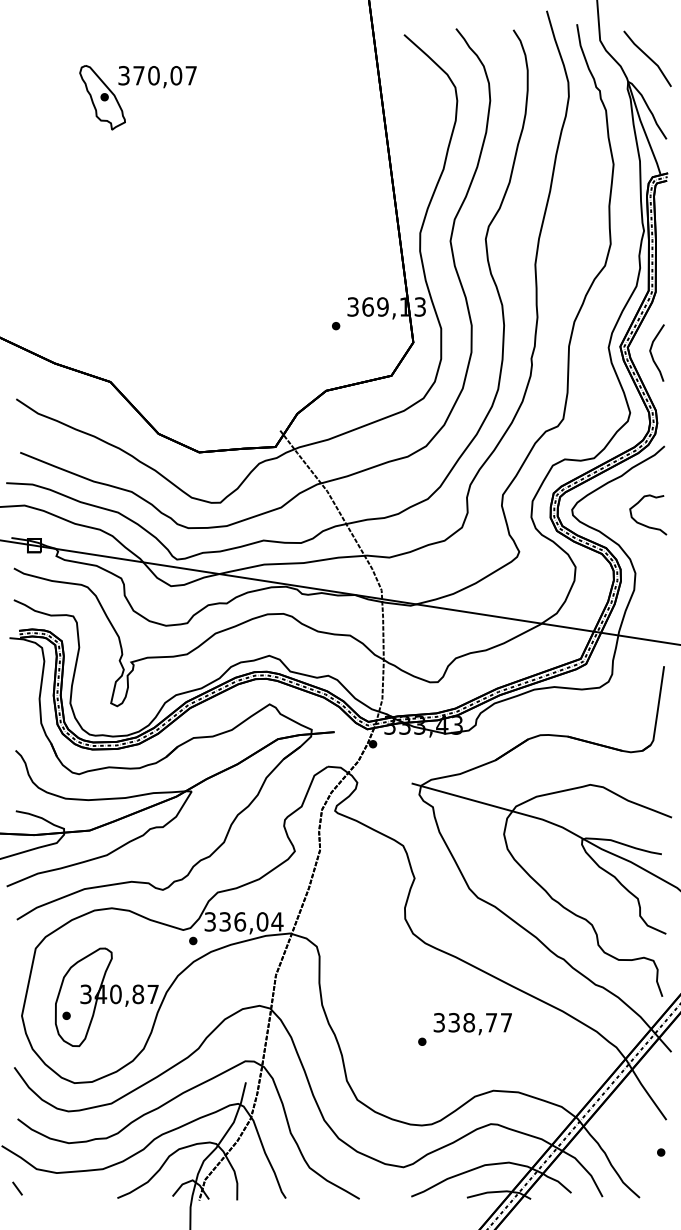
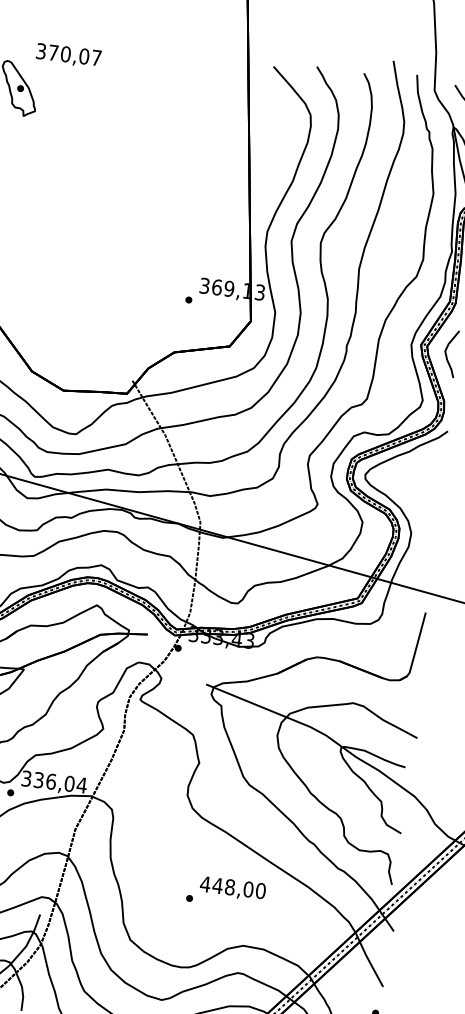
text: (157, 77) -> (68, 56), moved
curve: (644, 524) -> (423, 493), removed
text: (472, 1022) -> (232, 887), 338,77 -> 448,00

